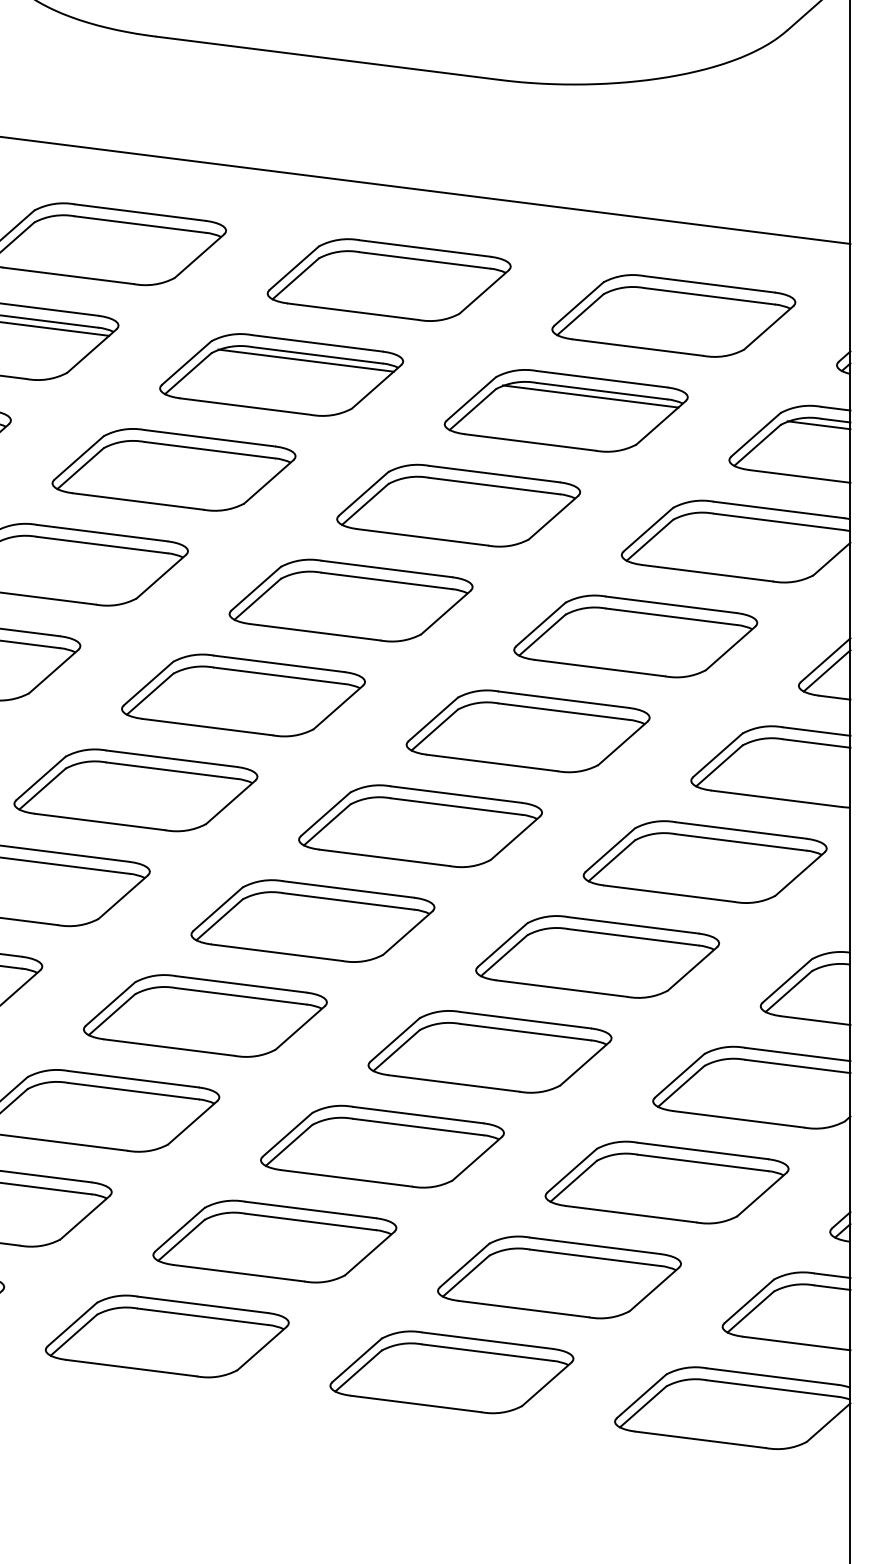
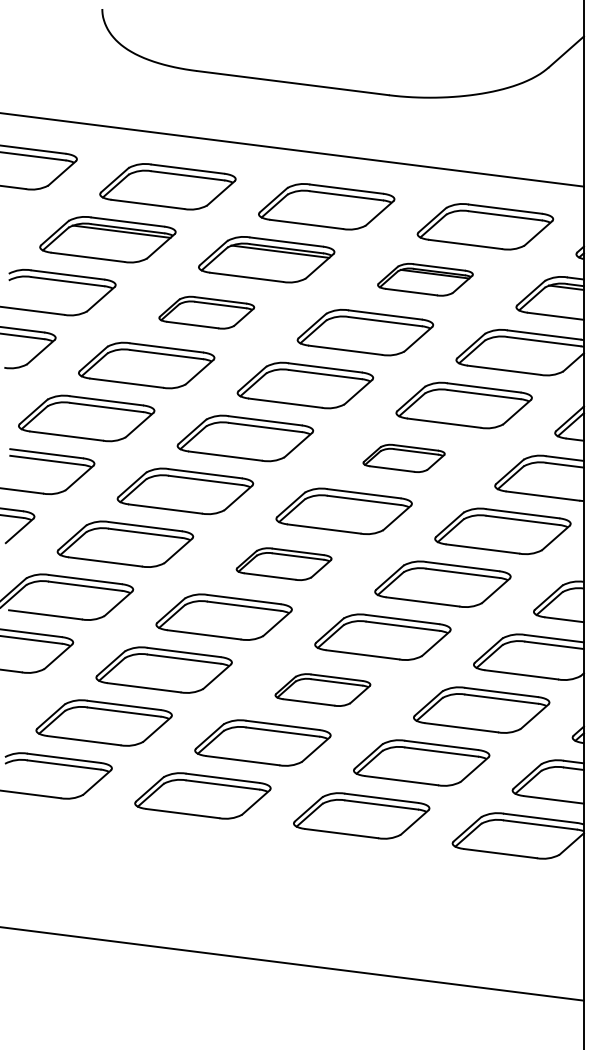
part: (566, 410) -> (425, 279), size x0.7
part: (173, 469) -> (206, 312), size x0.7
part: (526, 731) -> (403, 458), size x0.6
part: (311, 919) -> (283, 563), size x0.7
part: (381, 1145) -> (322, 689), size x0.7

